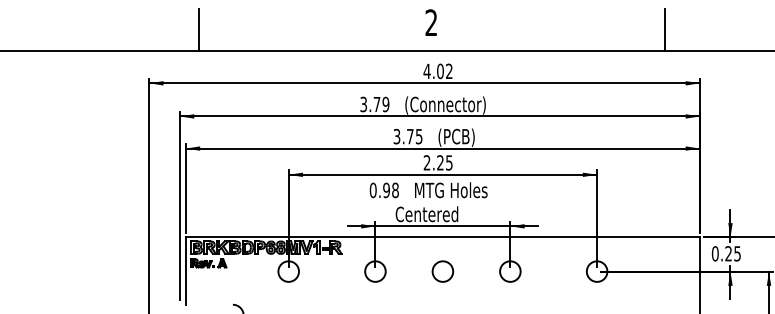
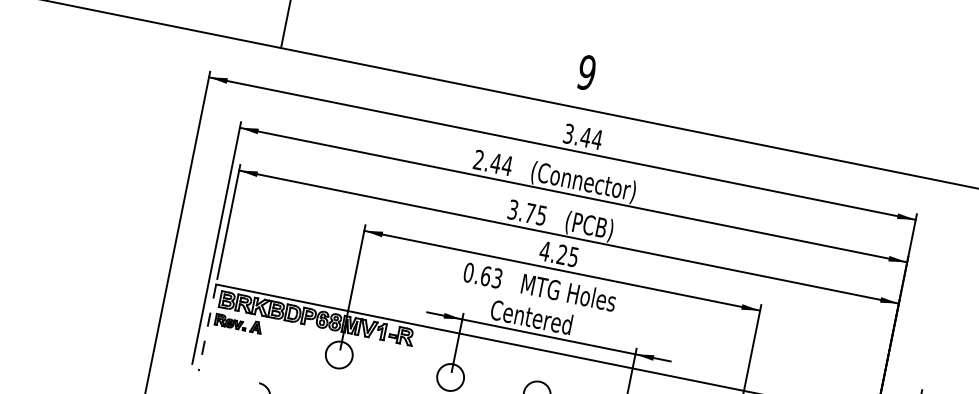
text: (431, 22) -> (587, 72), 2 -> 9
line: (664, 29) -> (884, 141), removed
text: (437, 71) -> (582, 136), 4.02 -> 3.44
text: (374, 104) -> (492, 162), 3.79 -> 2.44
text: (426, 162) -> (544, 250), 2.25 -> 4.25
text: (390, 190) -> (490, 277), 0.98 -> 0.63
line: (185, 271) -> (206, 328), solid -> dashed

